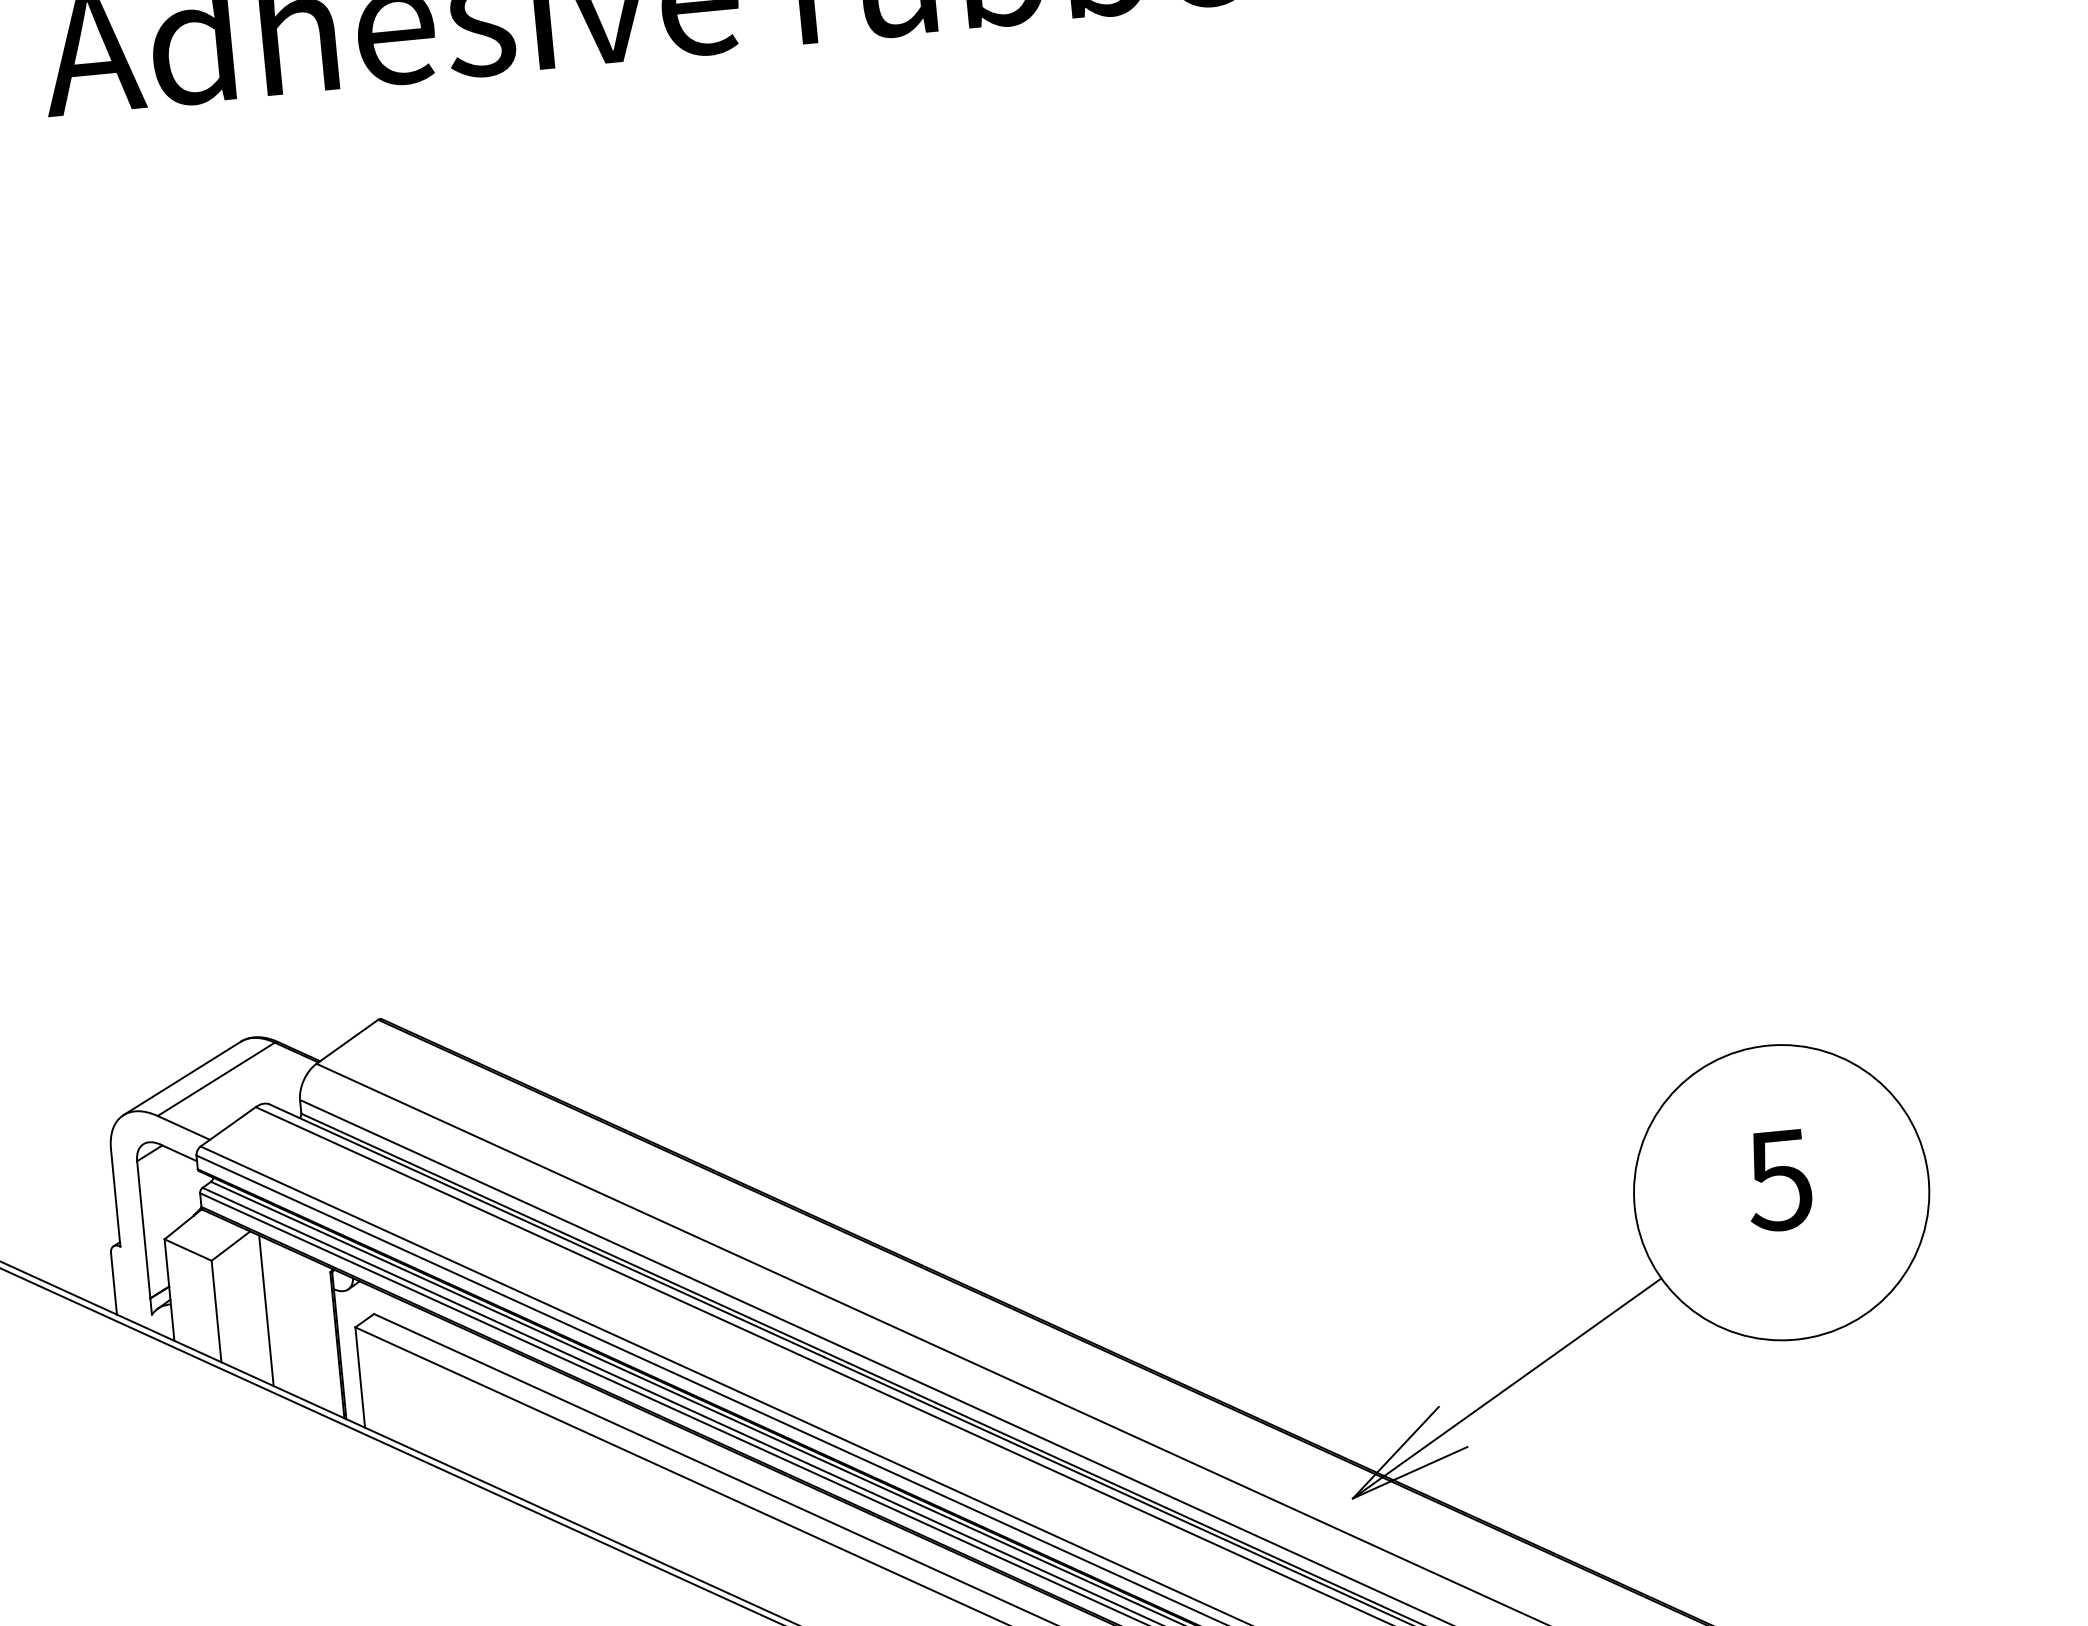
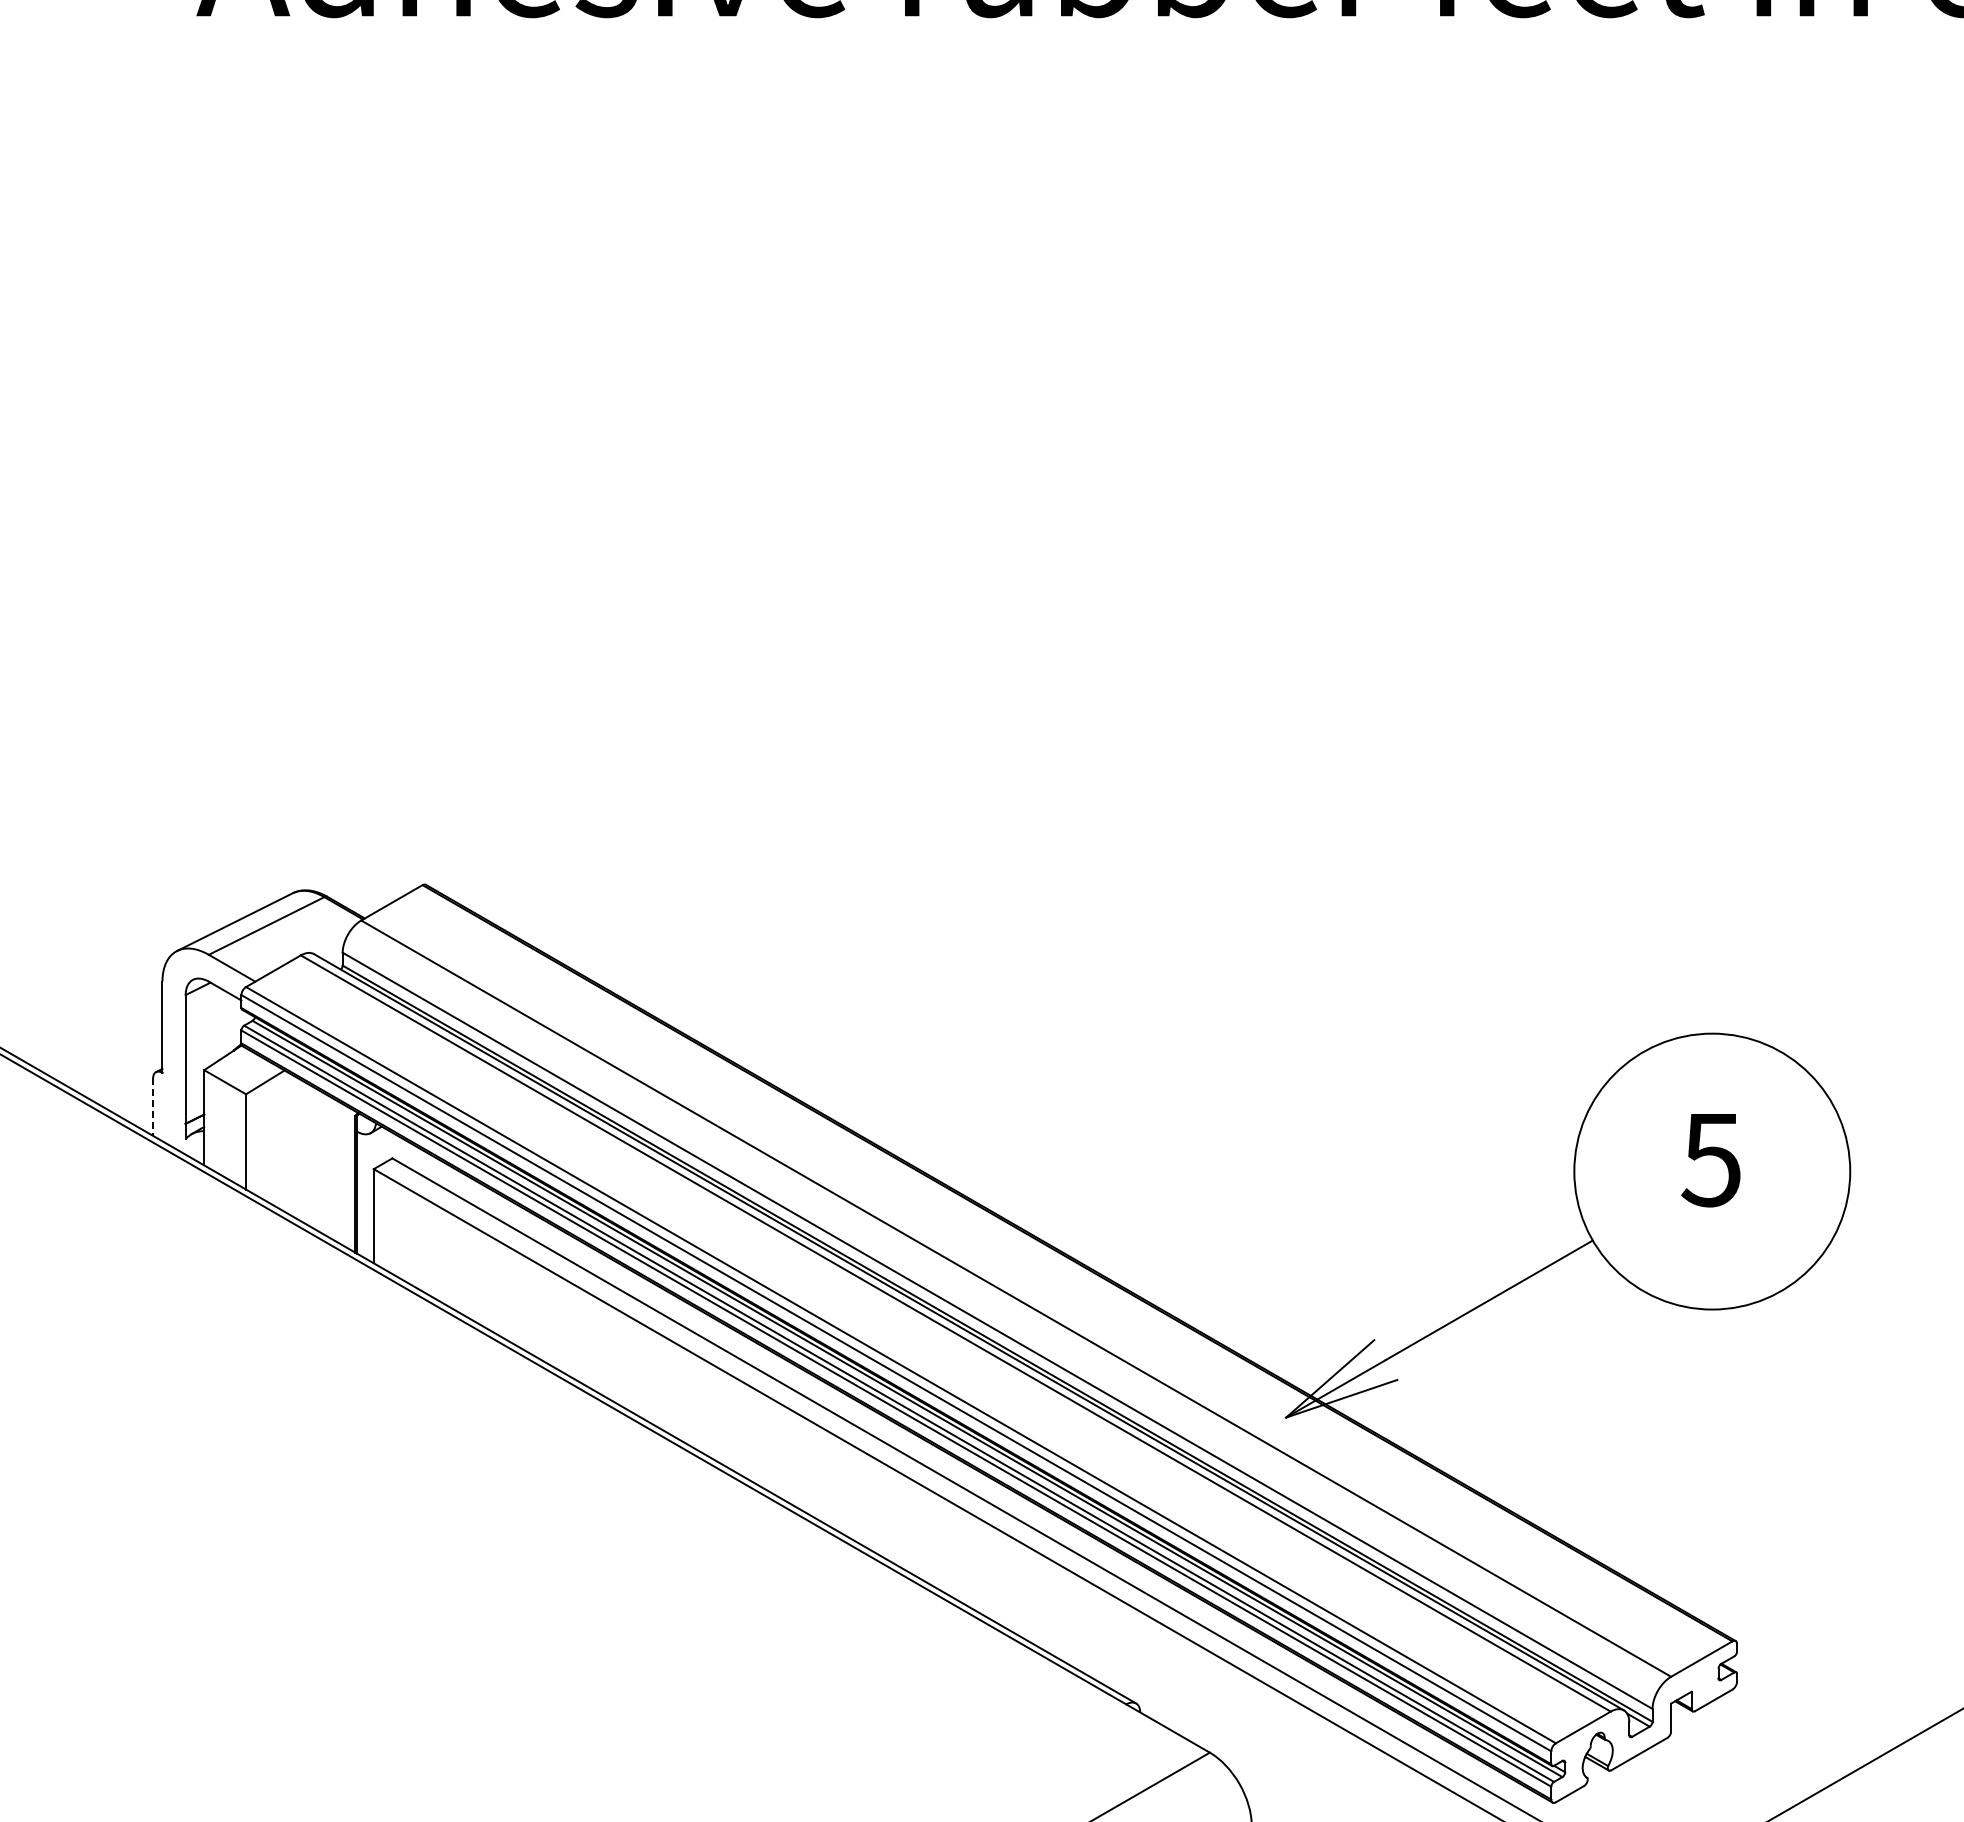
line: (114, 1284) -> (153, 1107), solid -> dashed
line: (266, 1310) -> (292, 1145), removed

